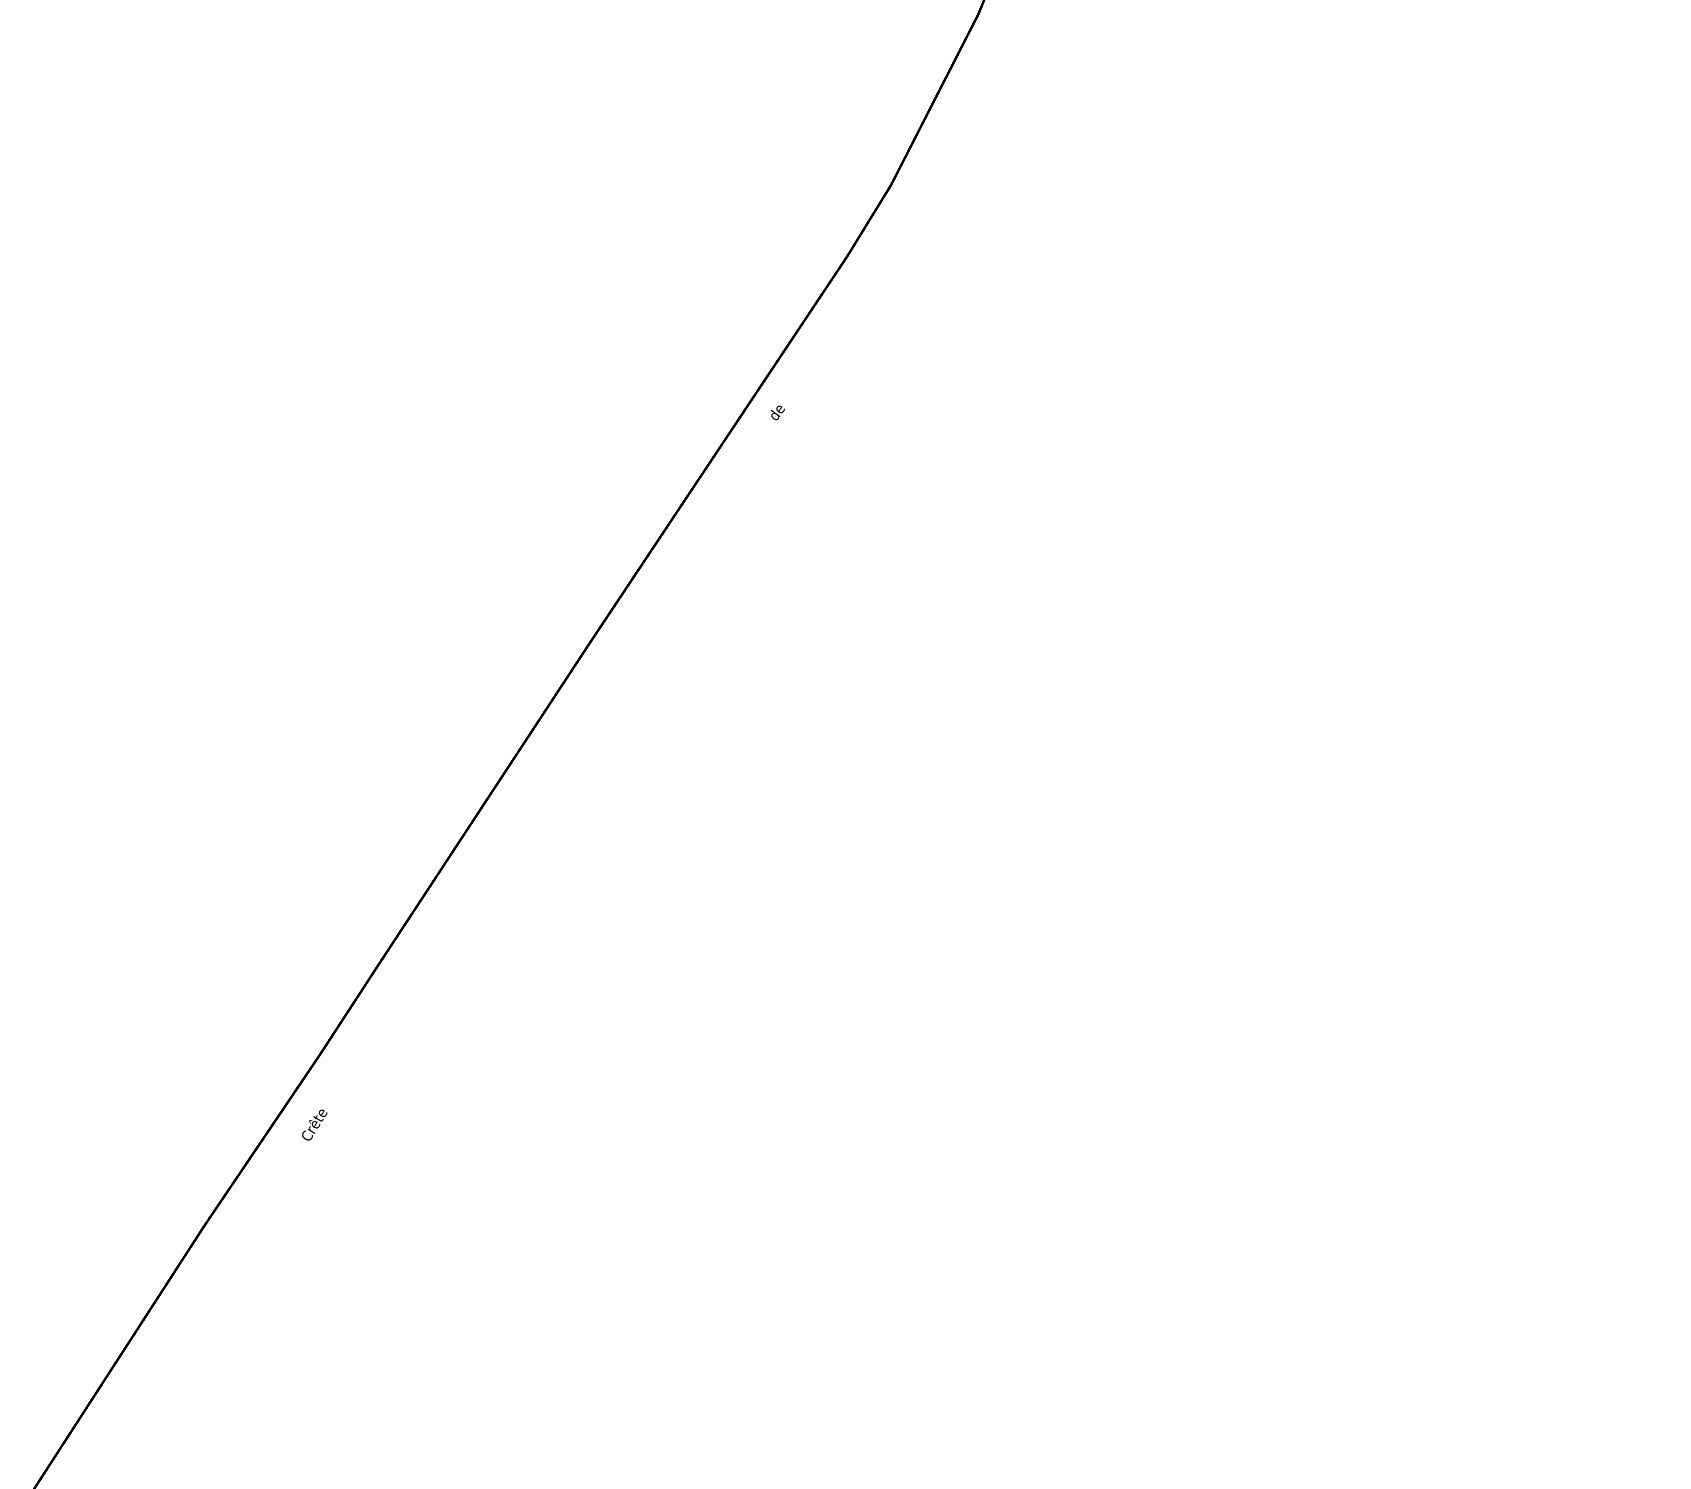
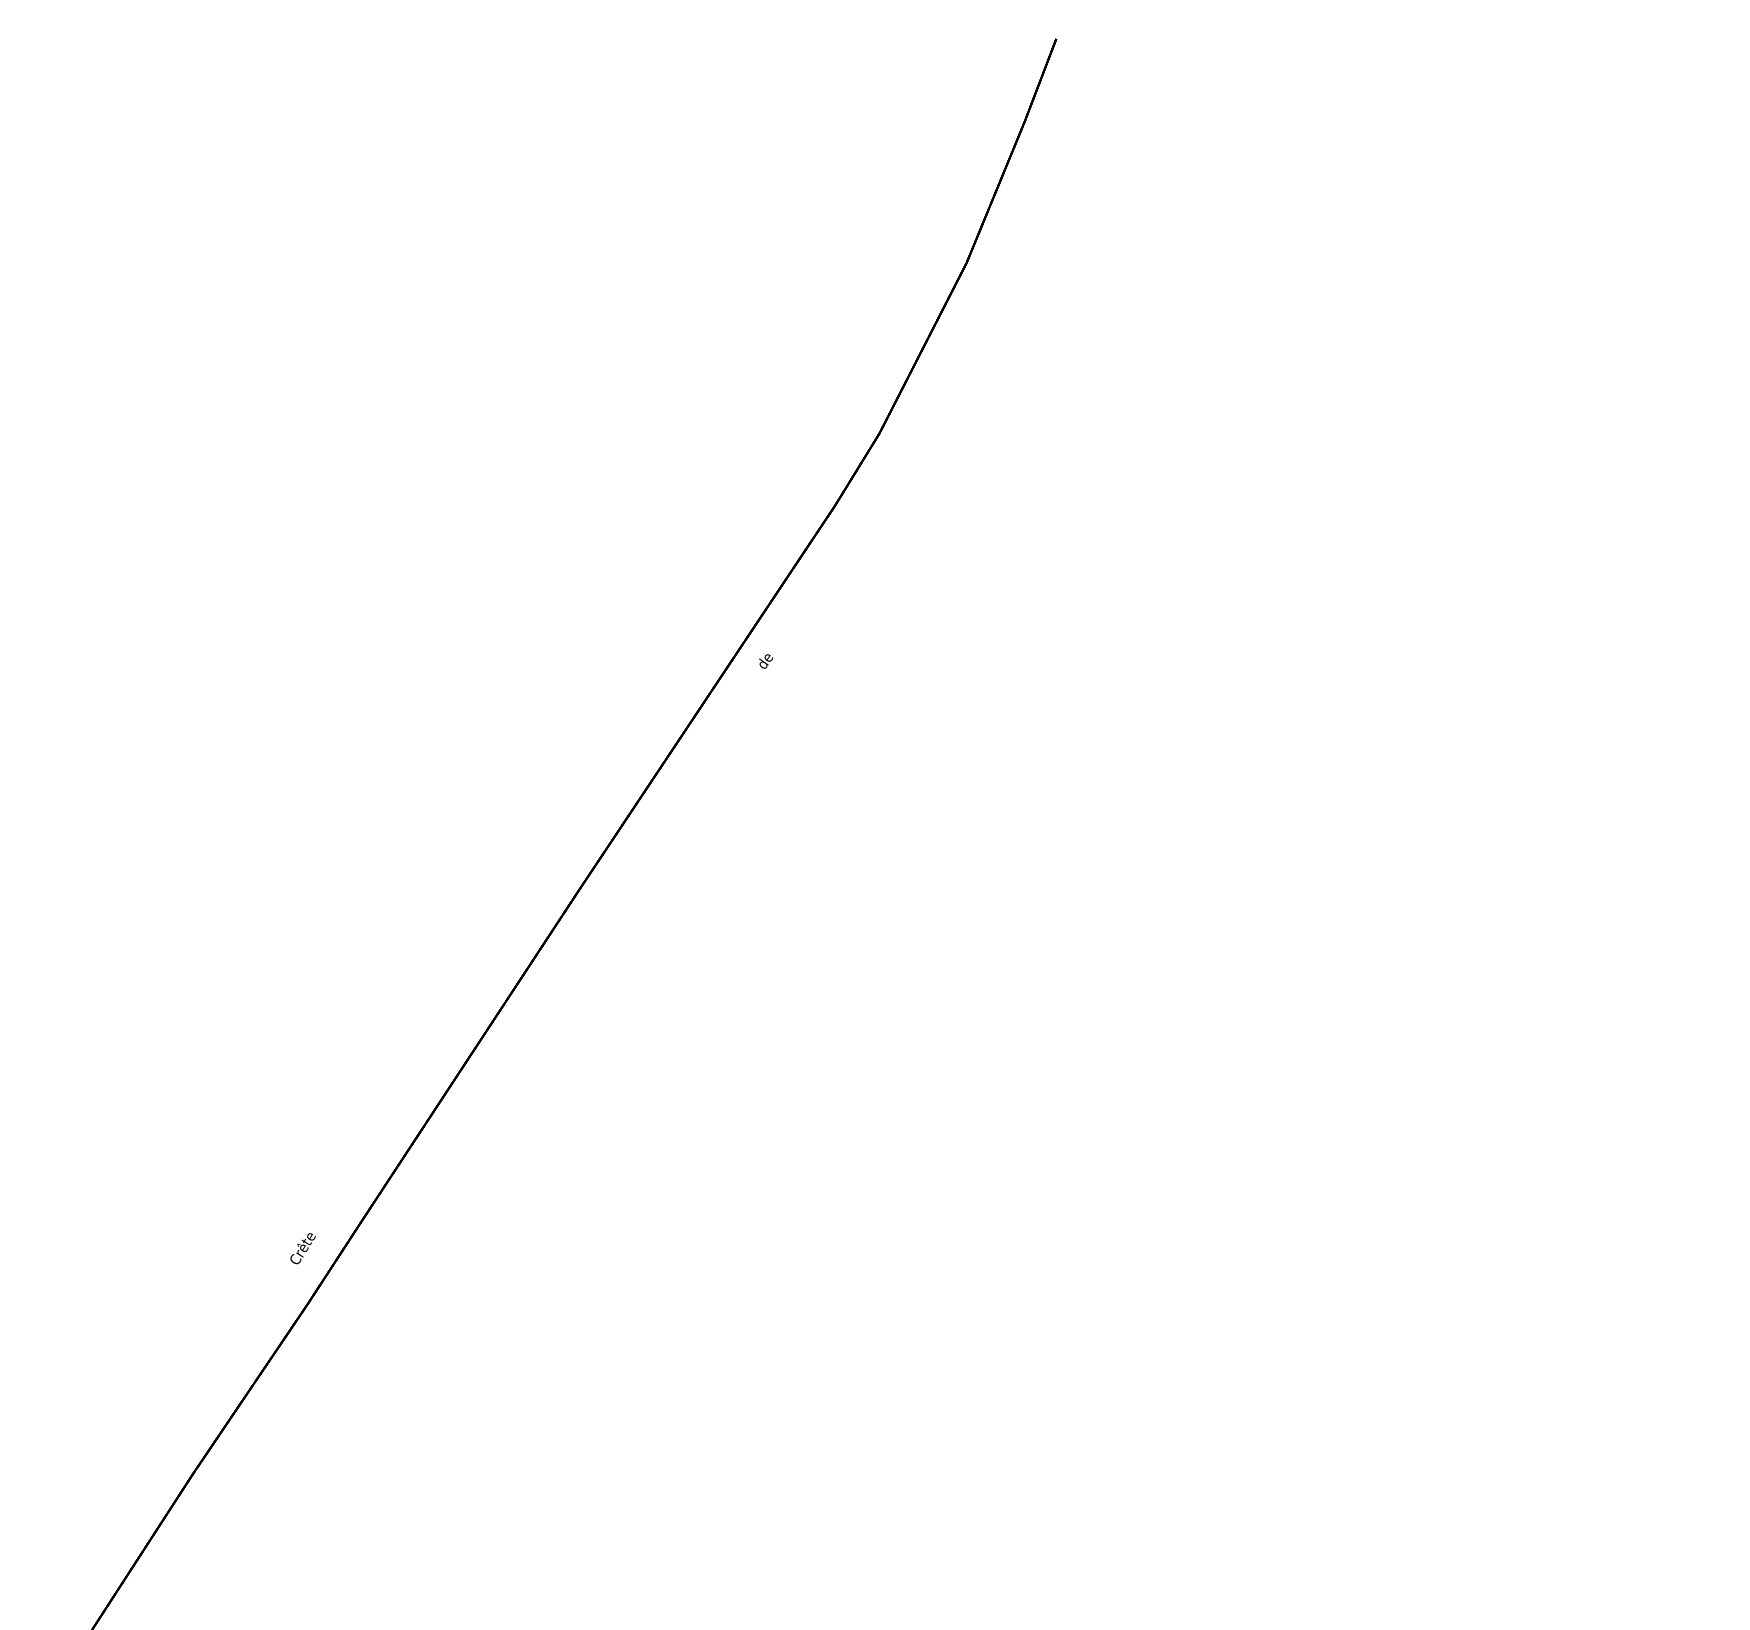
text: (314, 1124) -> (302, 1248), moved

